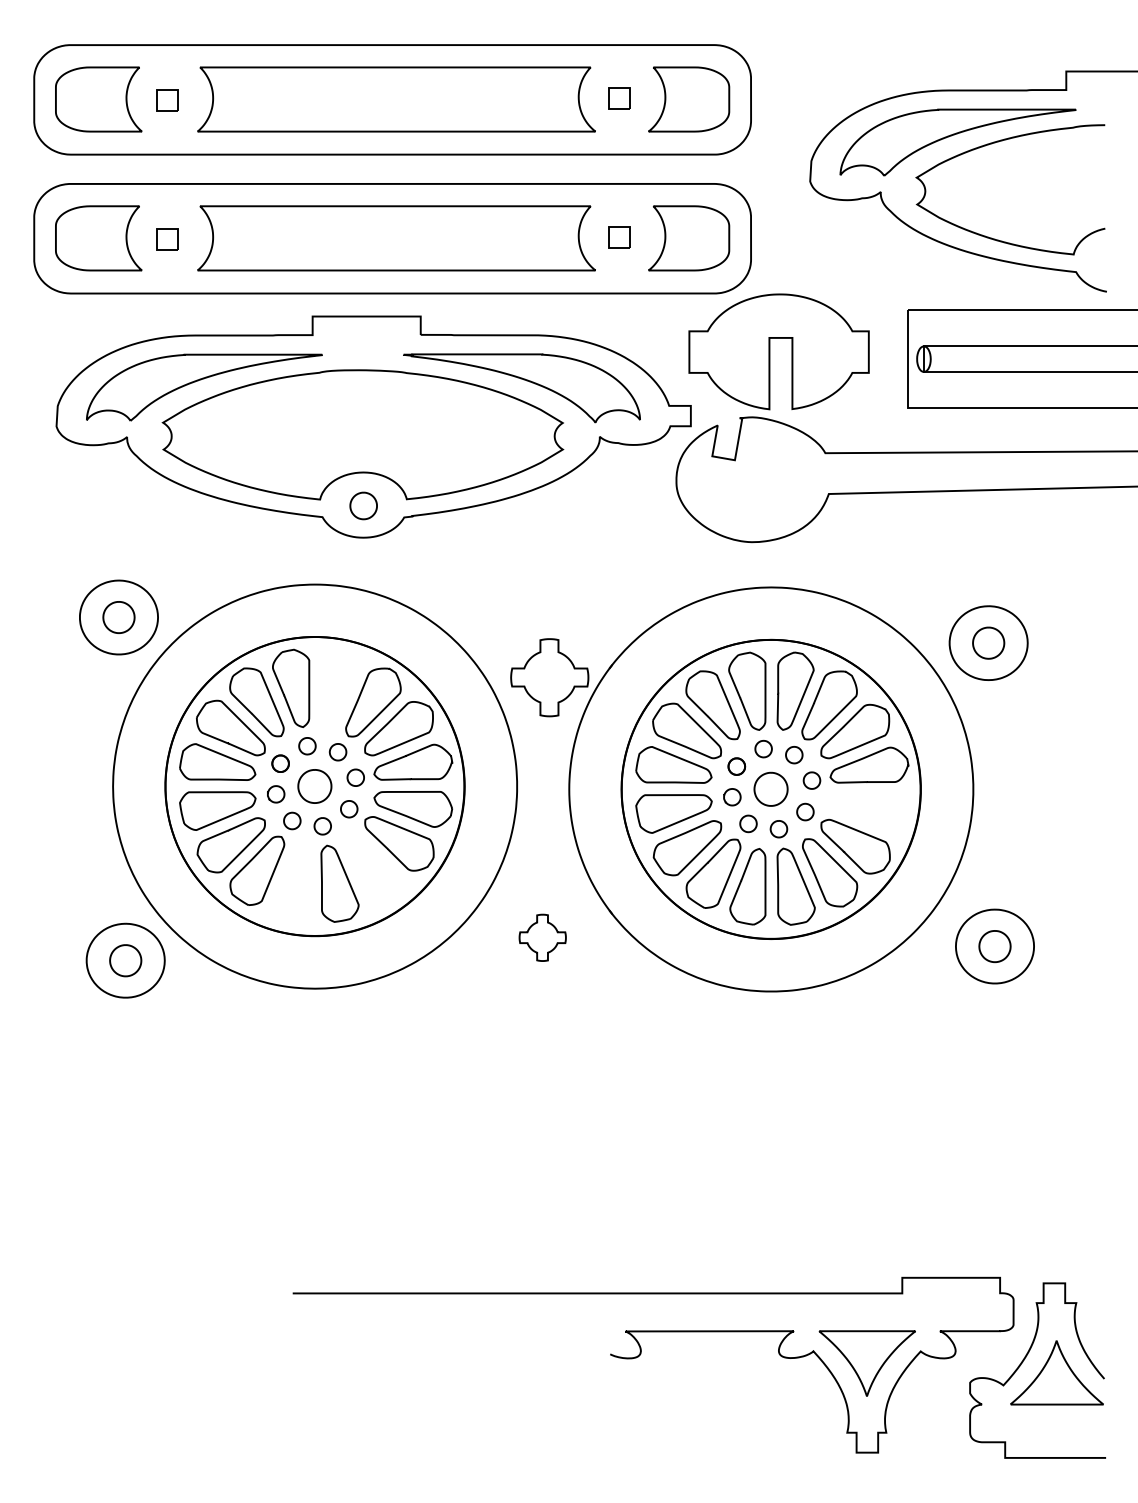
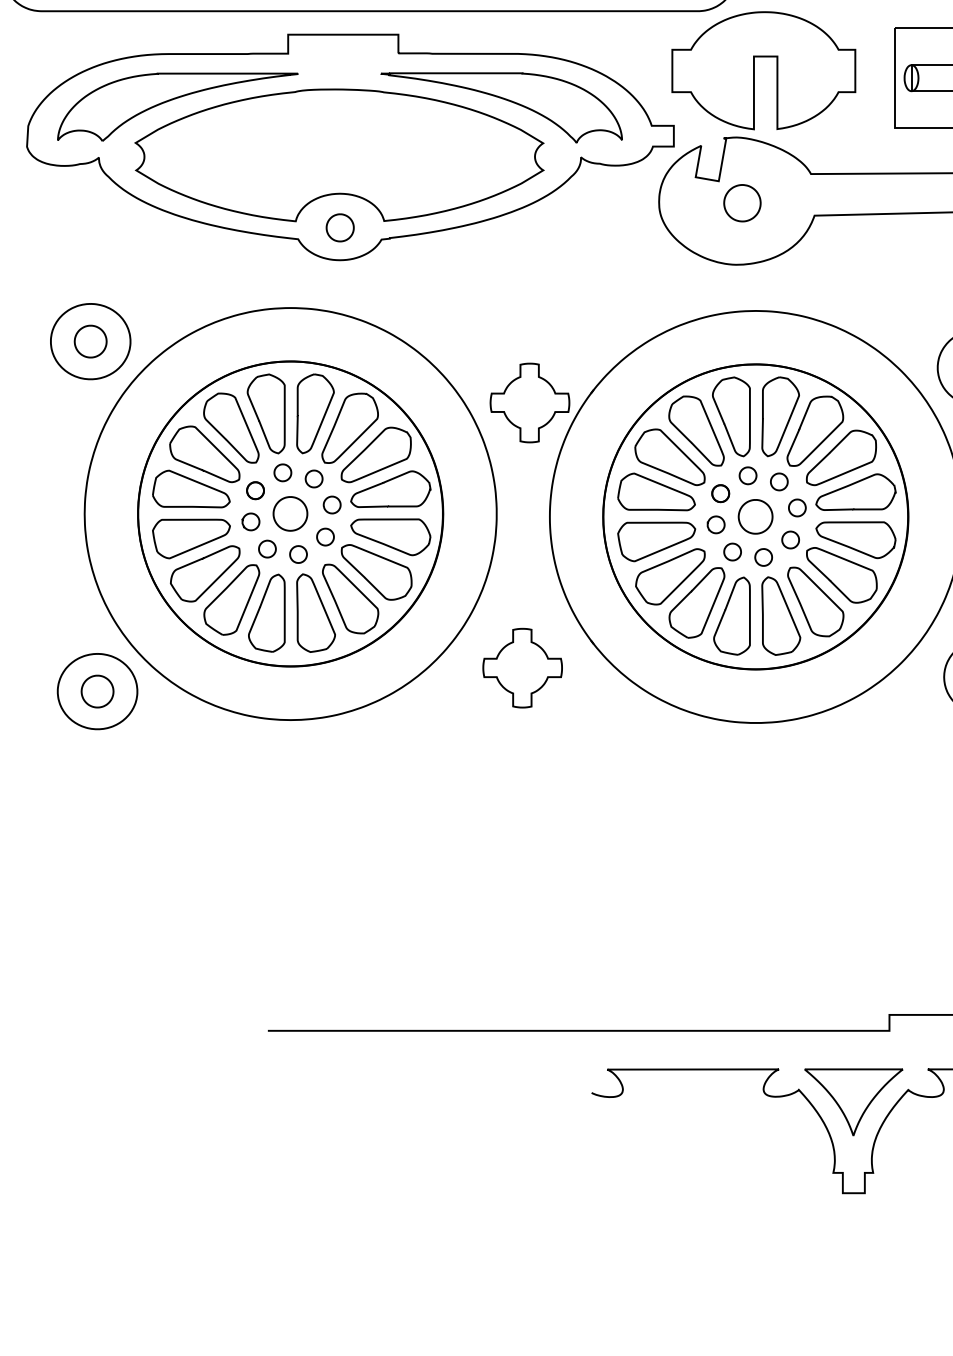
part: (757, 481) -> (741, 202), added
part: (339, 687) -> (315, 412), added
part: (869, 811) -> (856, 539), added
part: (373, 869) -> (350, 598), added
part: (291, 883) -> (266, 612), added
part: (542, 937) -> (522, 667), size x1.67

